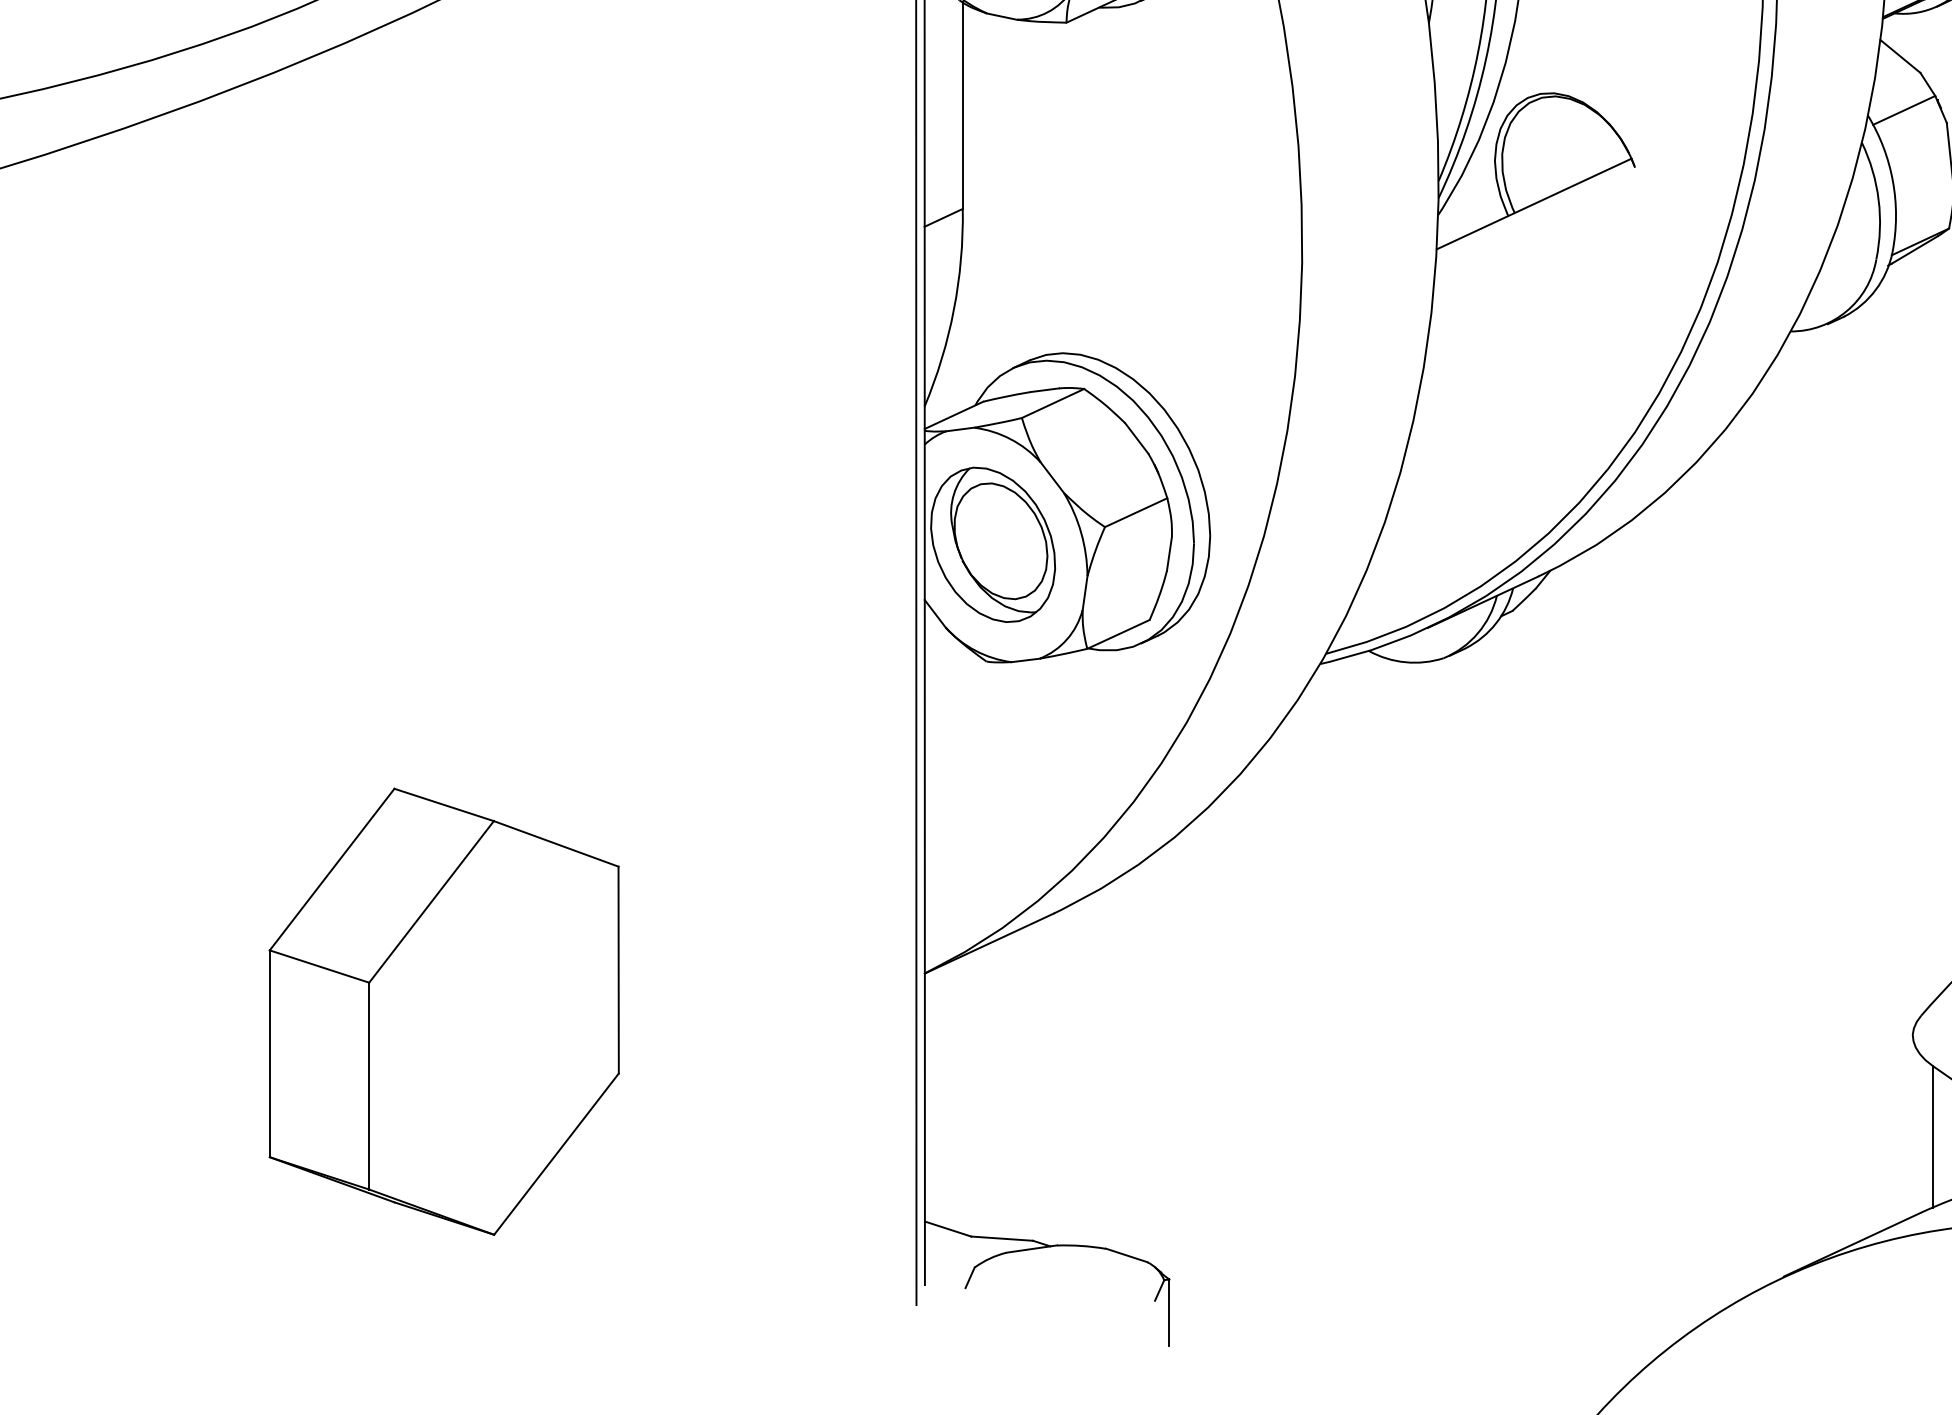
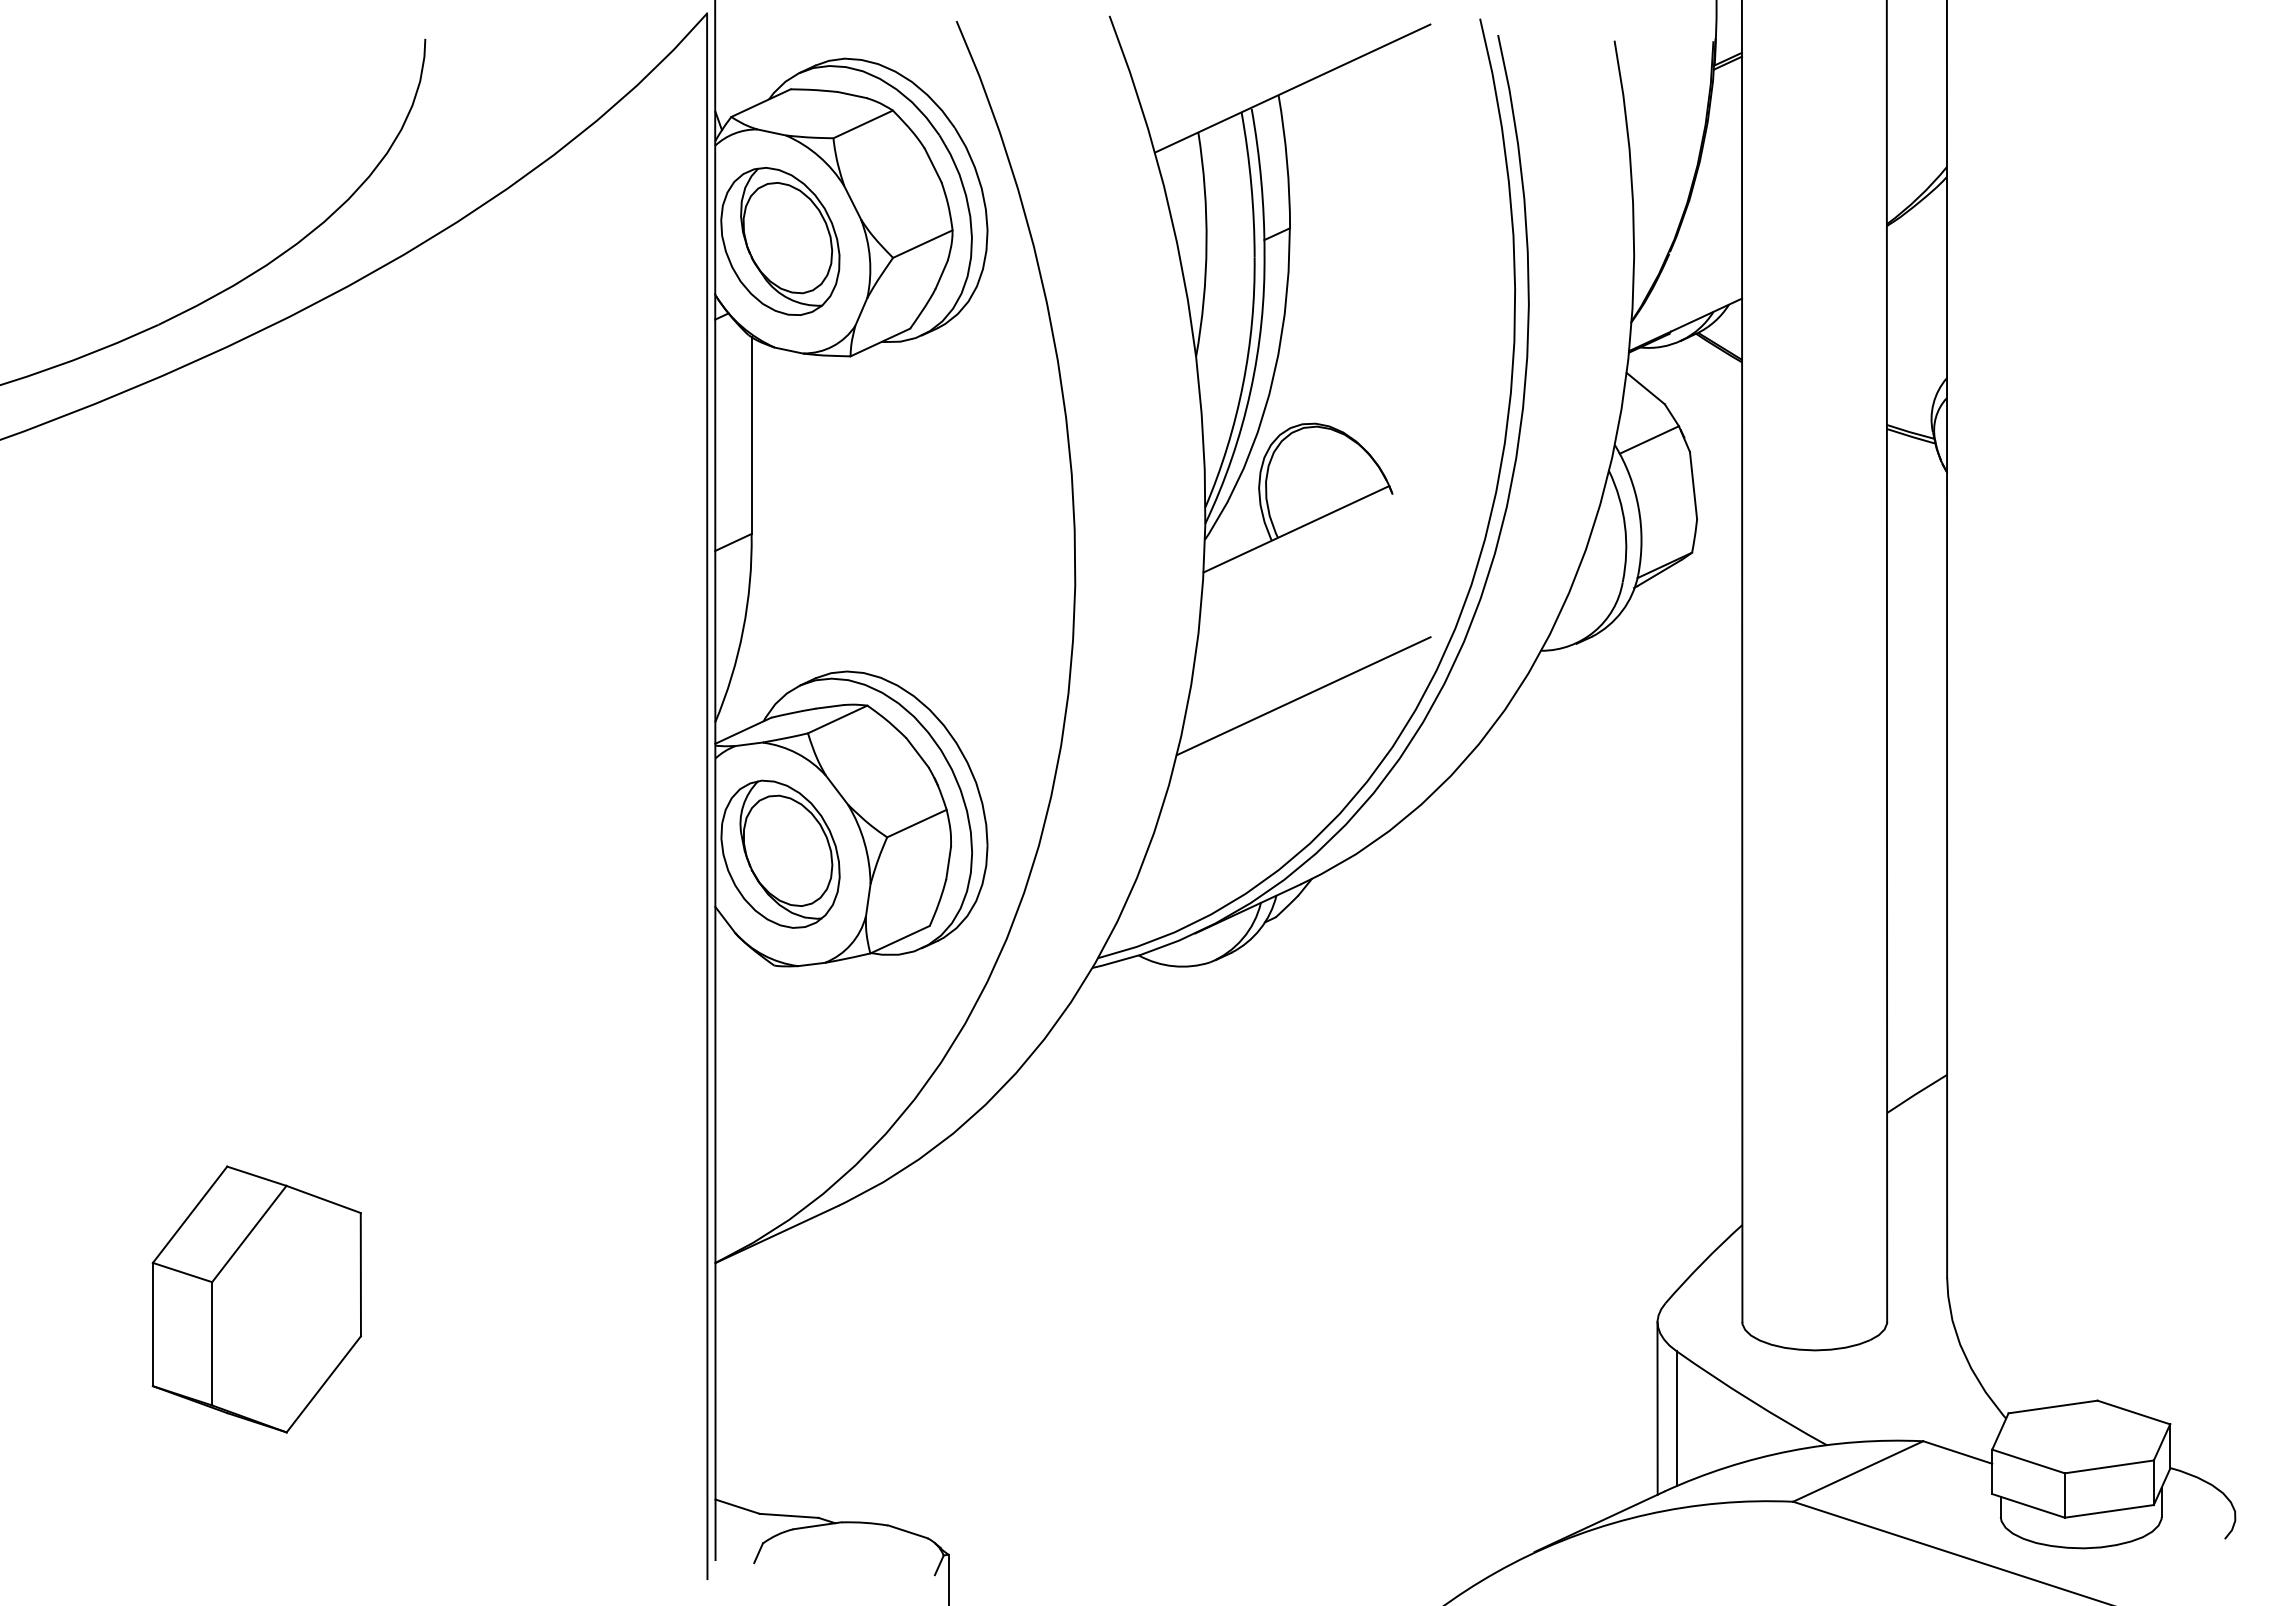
line: (1541, 379) -> (1303, 696), added
part: (443, 1011) -> (256, 1299), size x0.62
line: (1912, 1126) -> (1657, 1408), added

